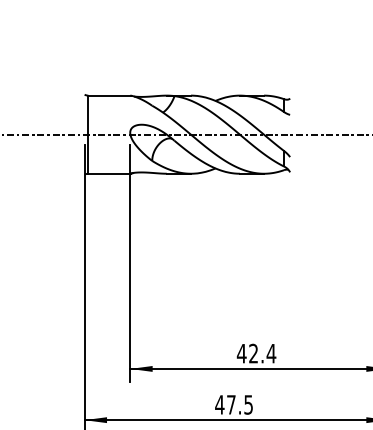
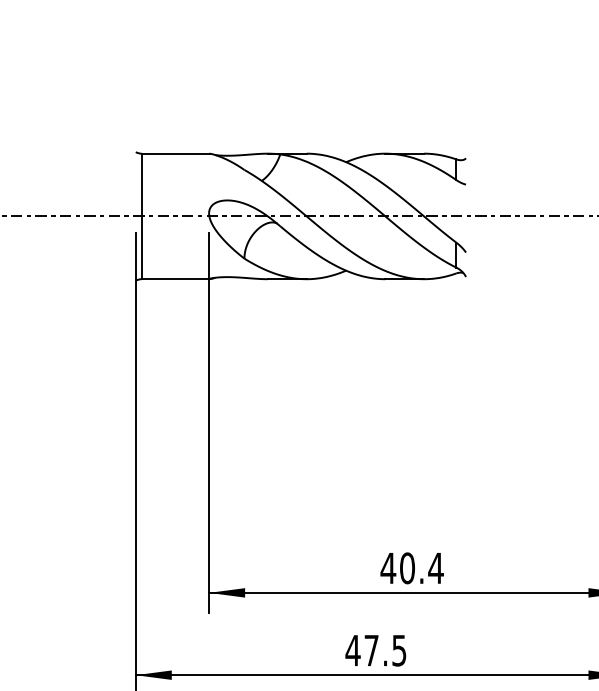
text: (253, 353) -> (407, 568), 42.4 -> 40.4

